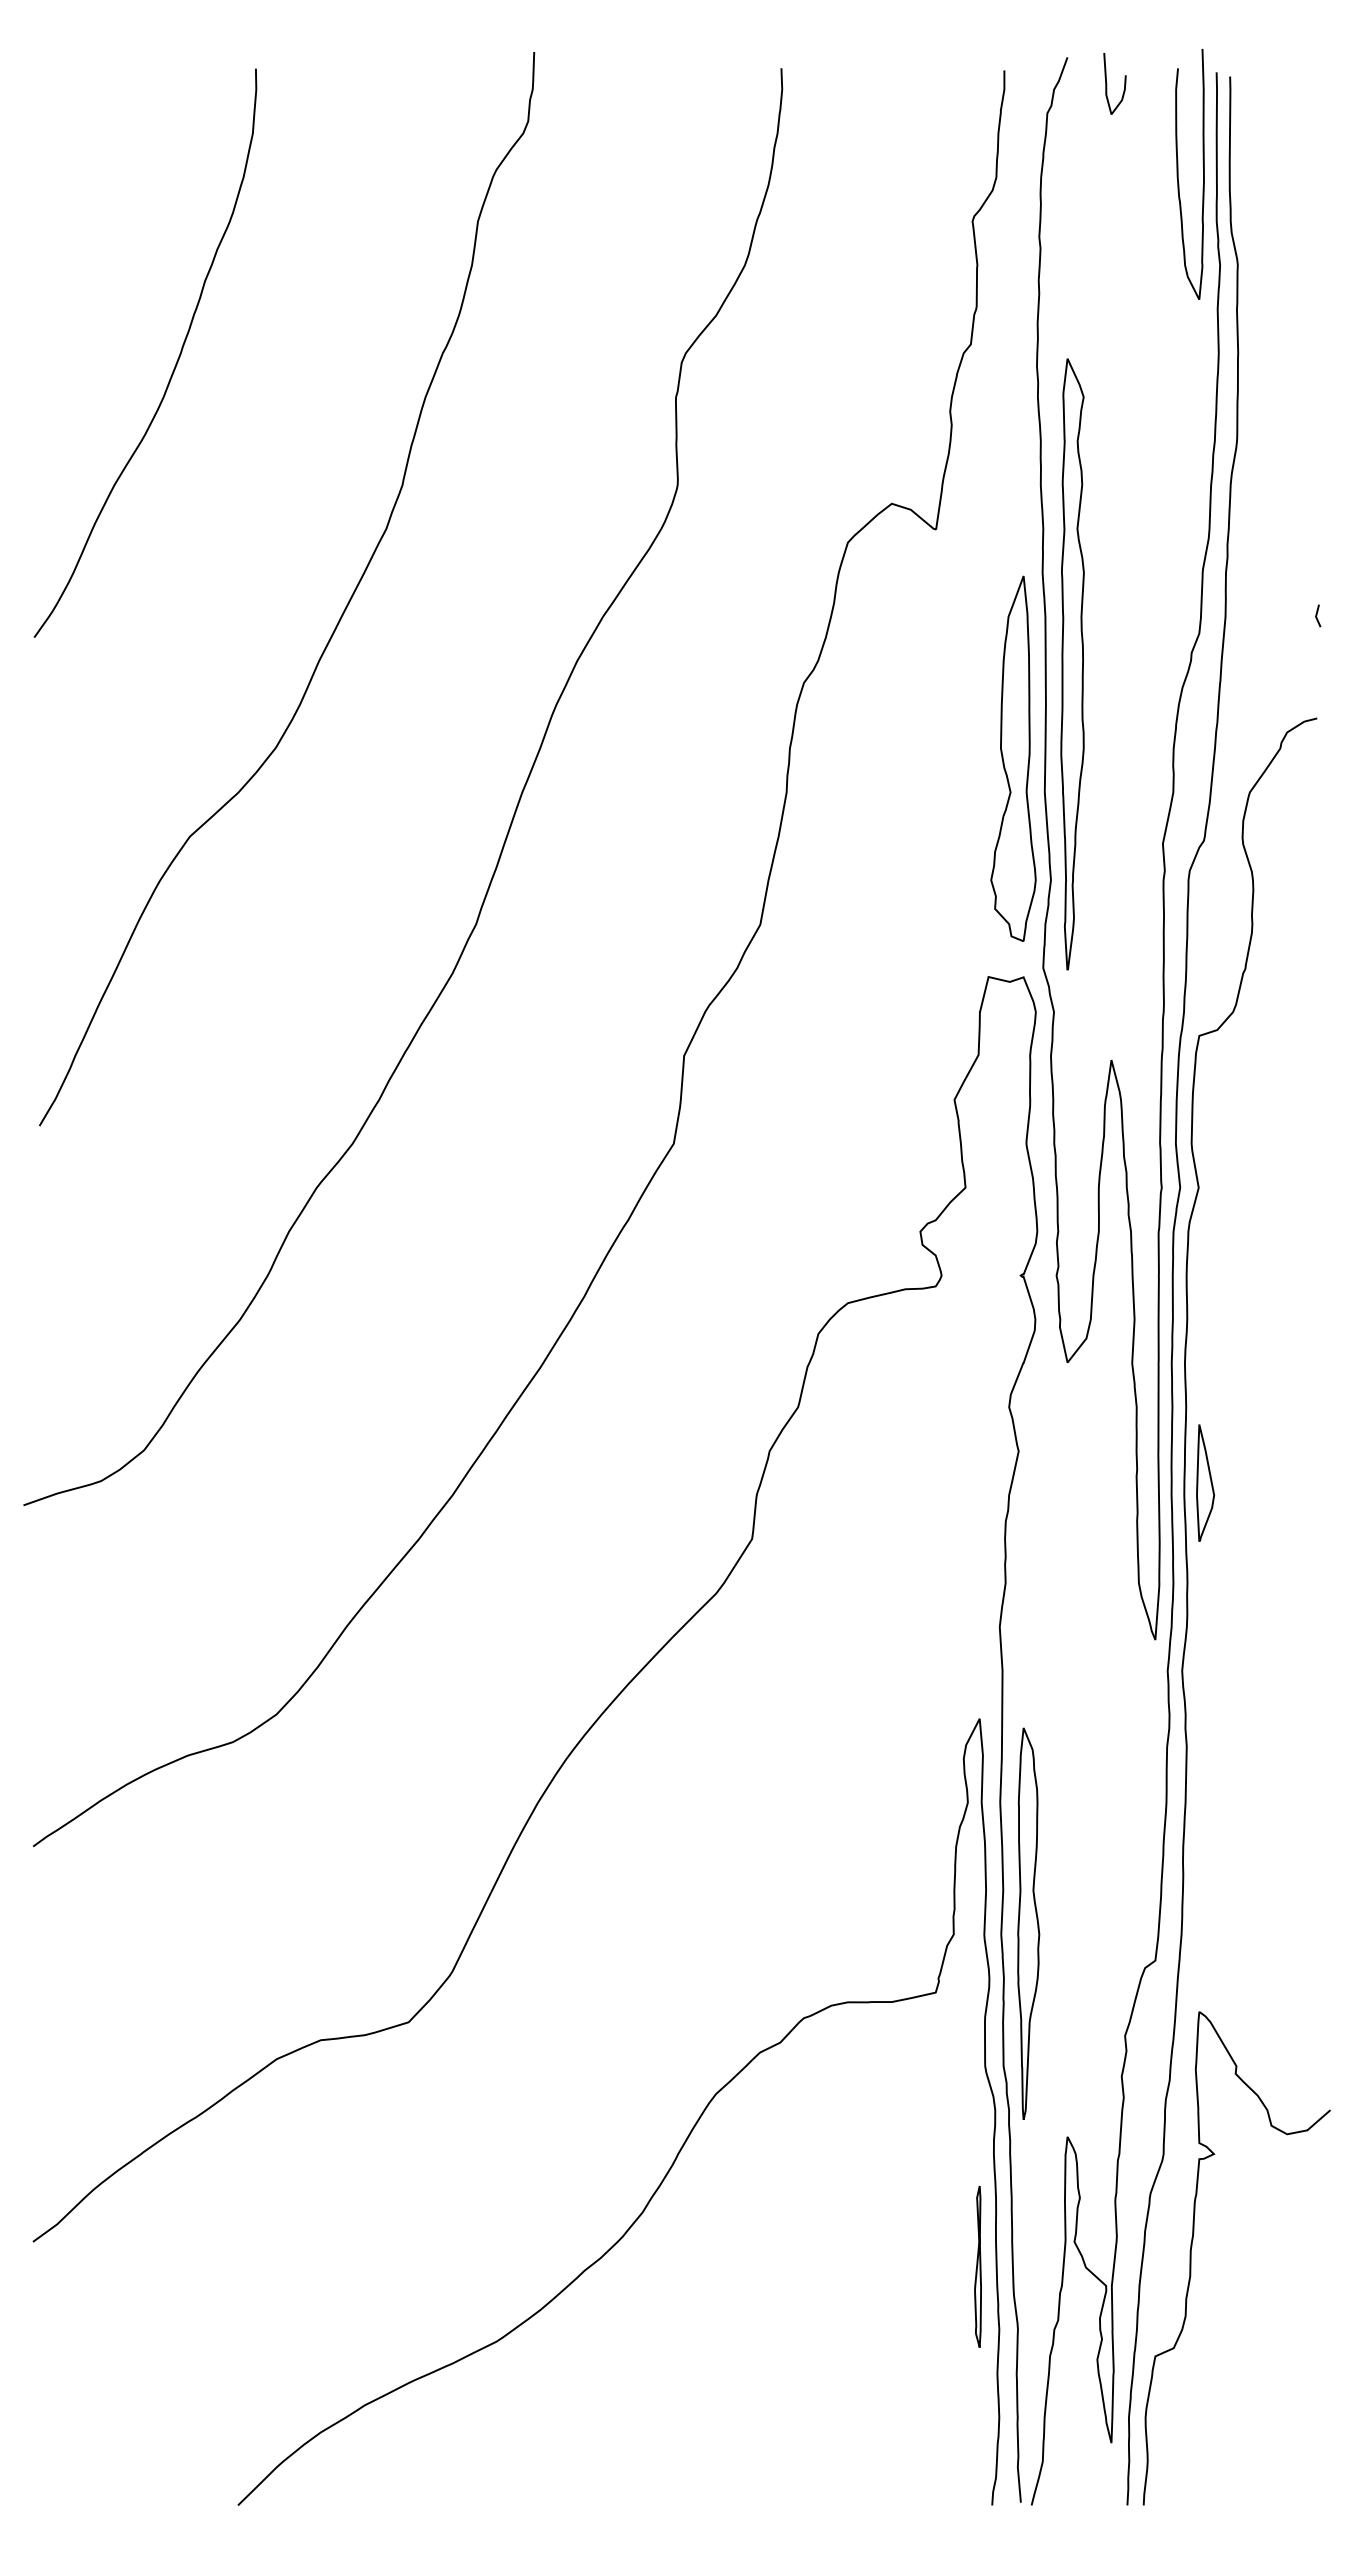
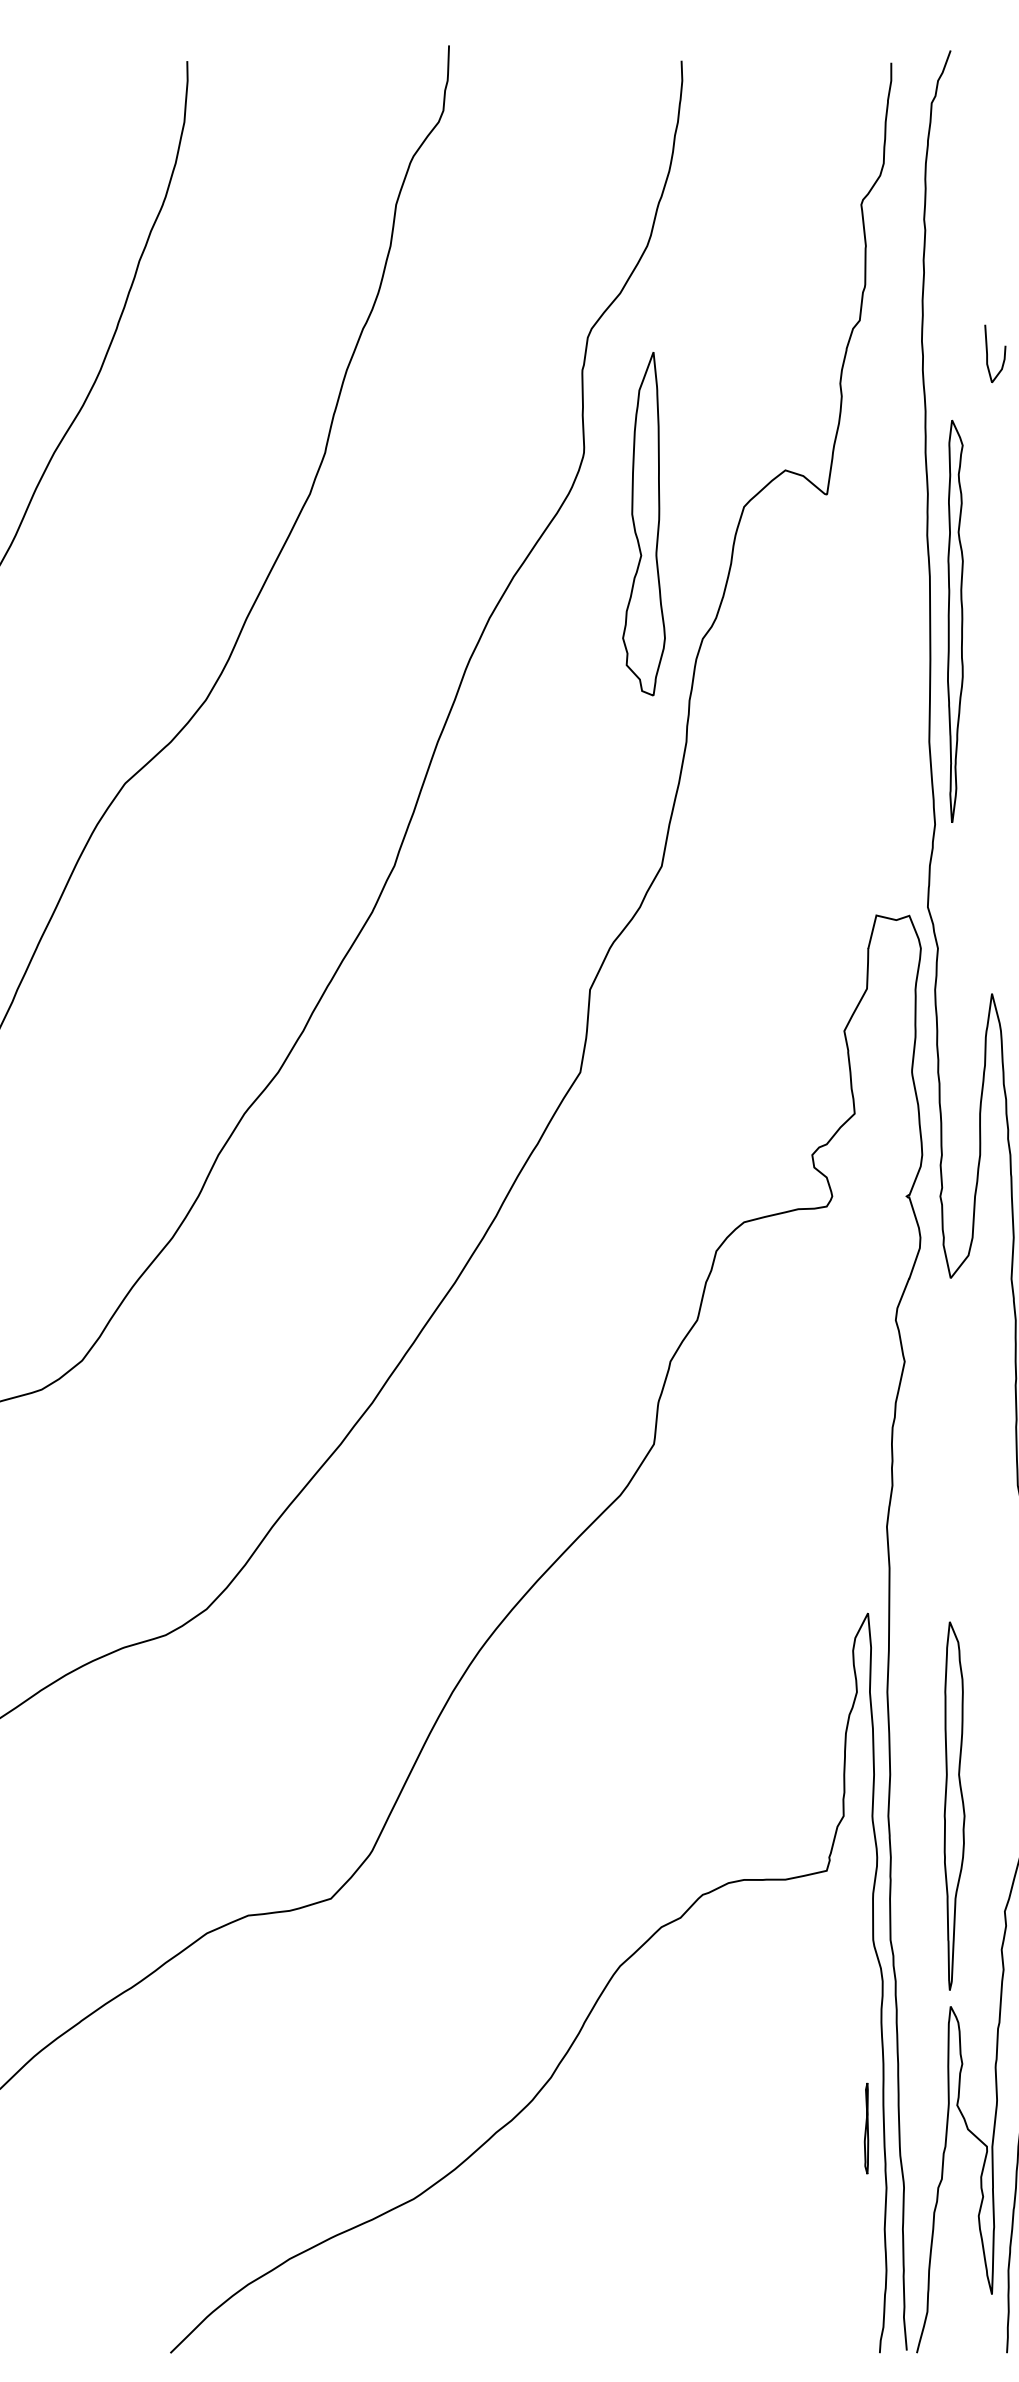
curve: (1107, 83) -> (988, 353), moved
part: (1072, 664) -> (955, 621), size x0.7
part: (1013, 758) -> (644, 523), moved
part: (1028, 1923) -> (954, 1805), moved
part: (977, 2266) -> (866, 2128), size x0.6

